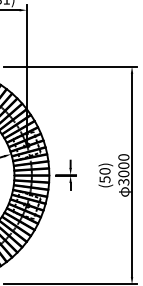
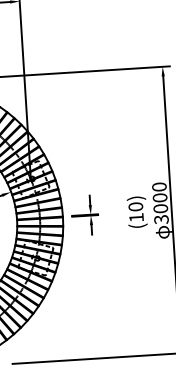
text: (104, 179) -> (135, 217), (50) -> (10)

